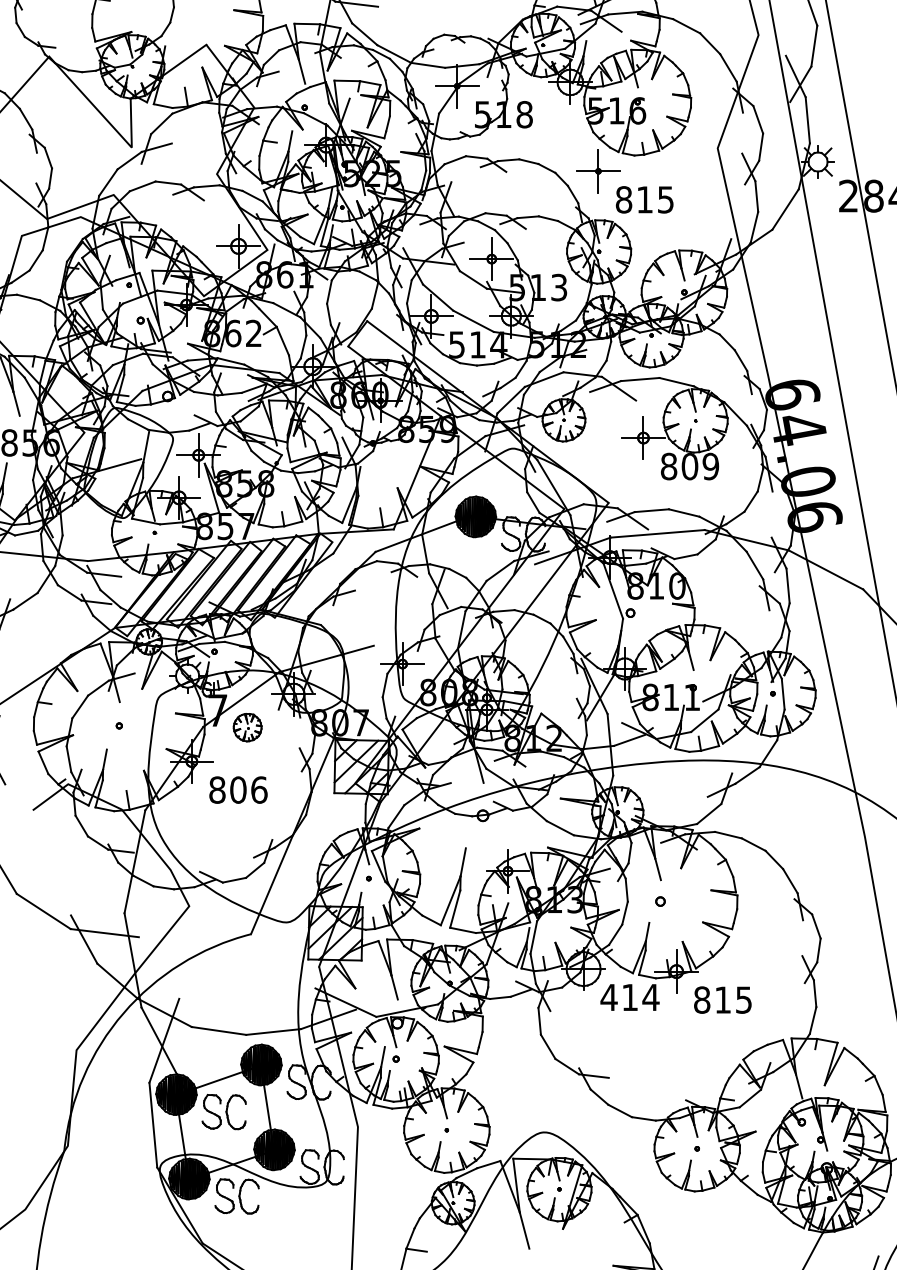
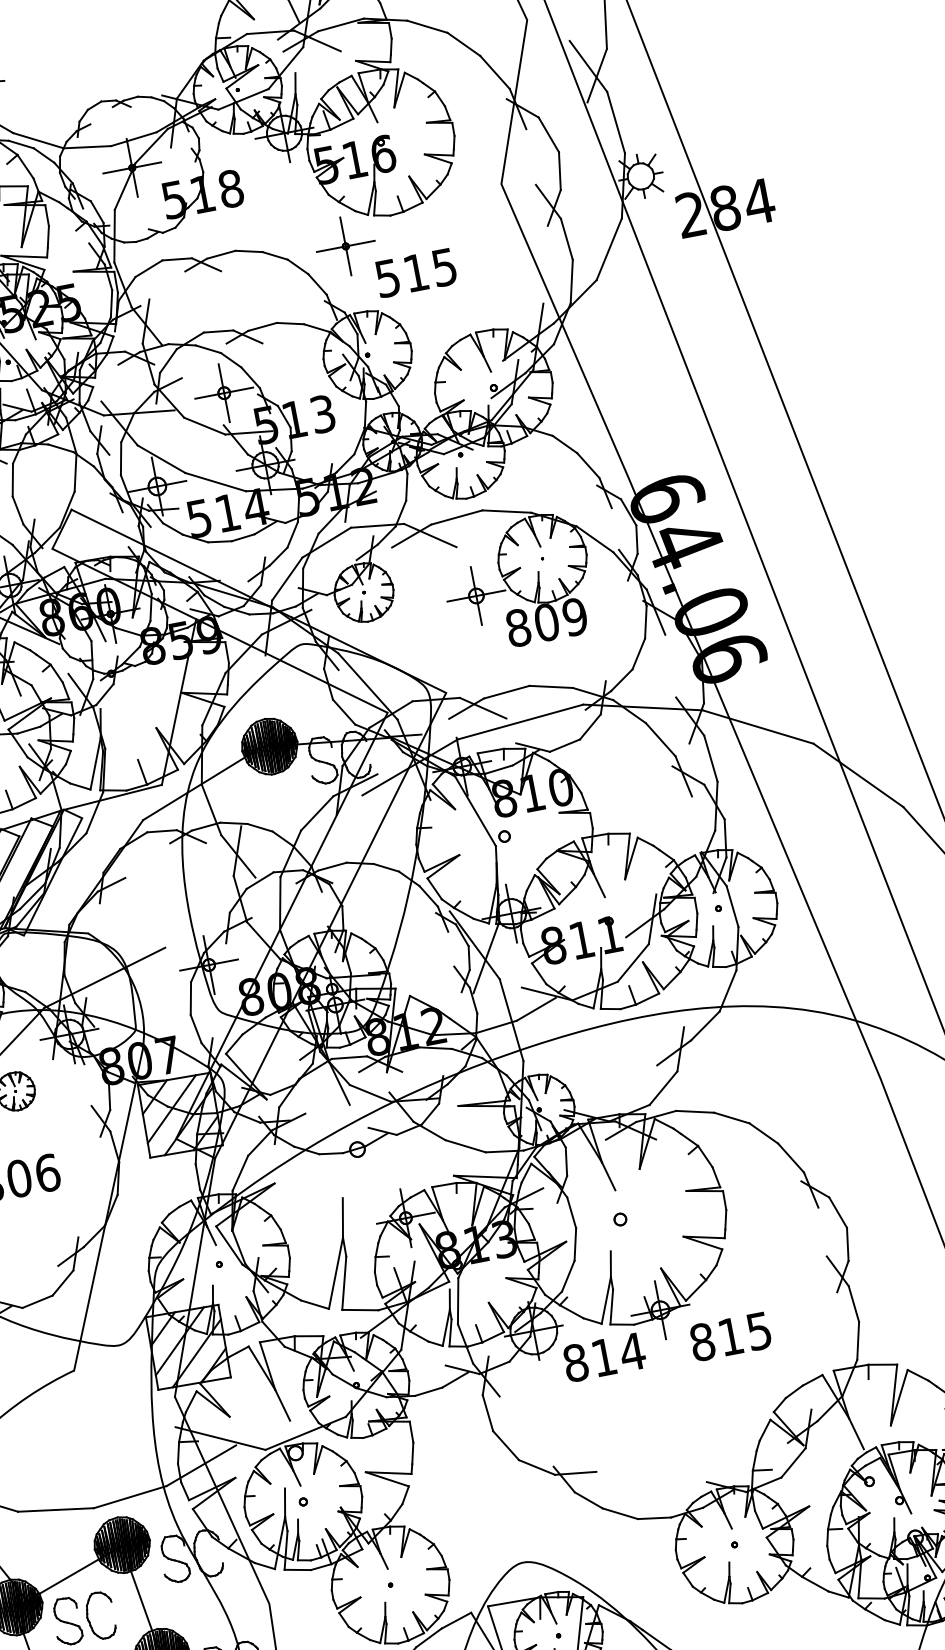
text: (623, 199) -> (387, 277), 815 -> 515
text: (608, 997) -> (574, 1363), 414 -> 814

